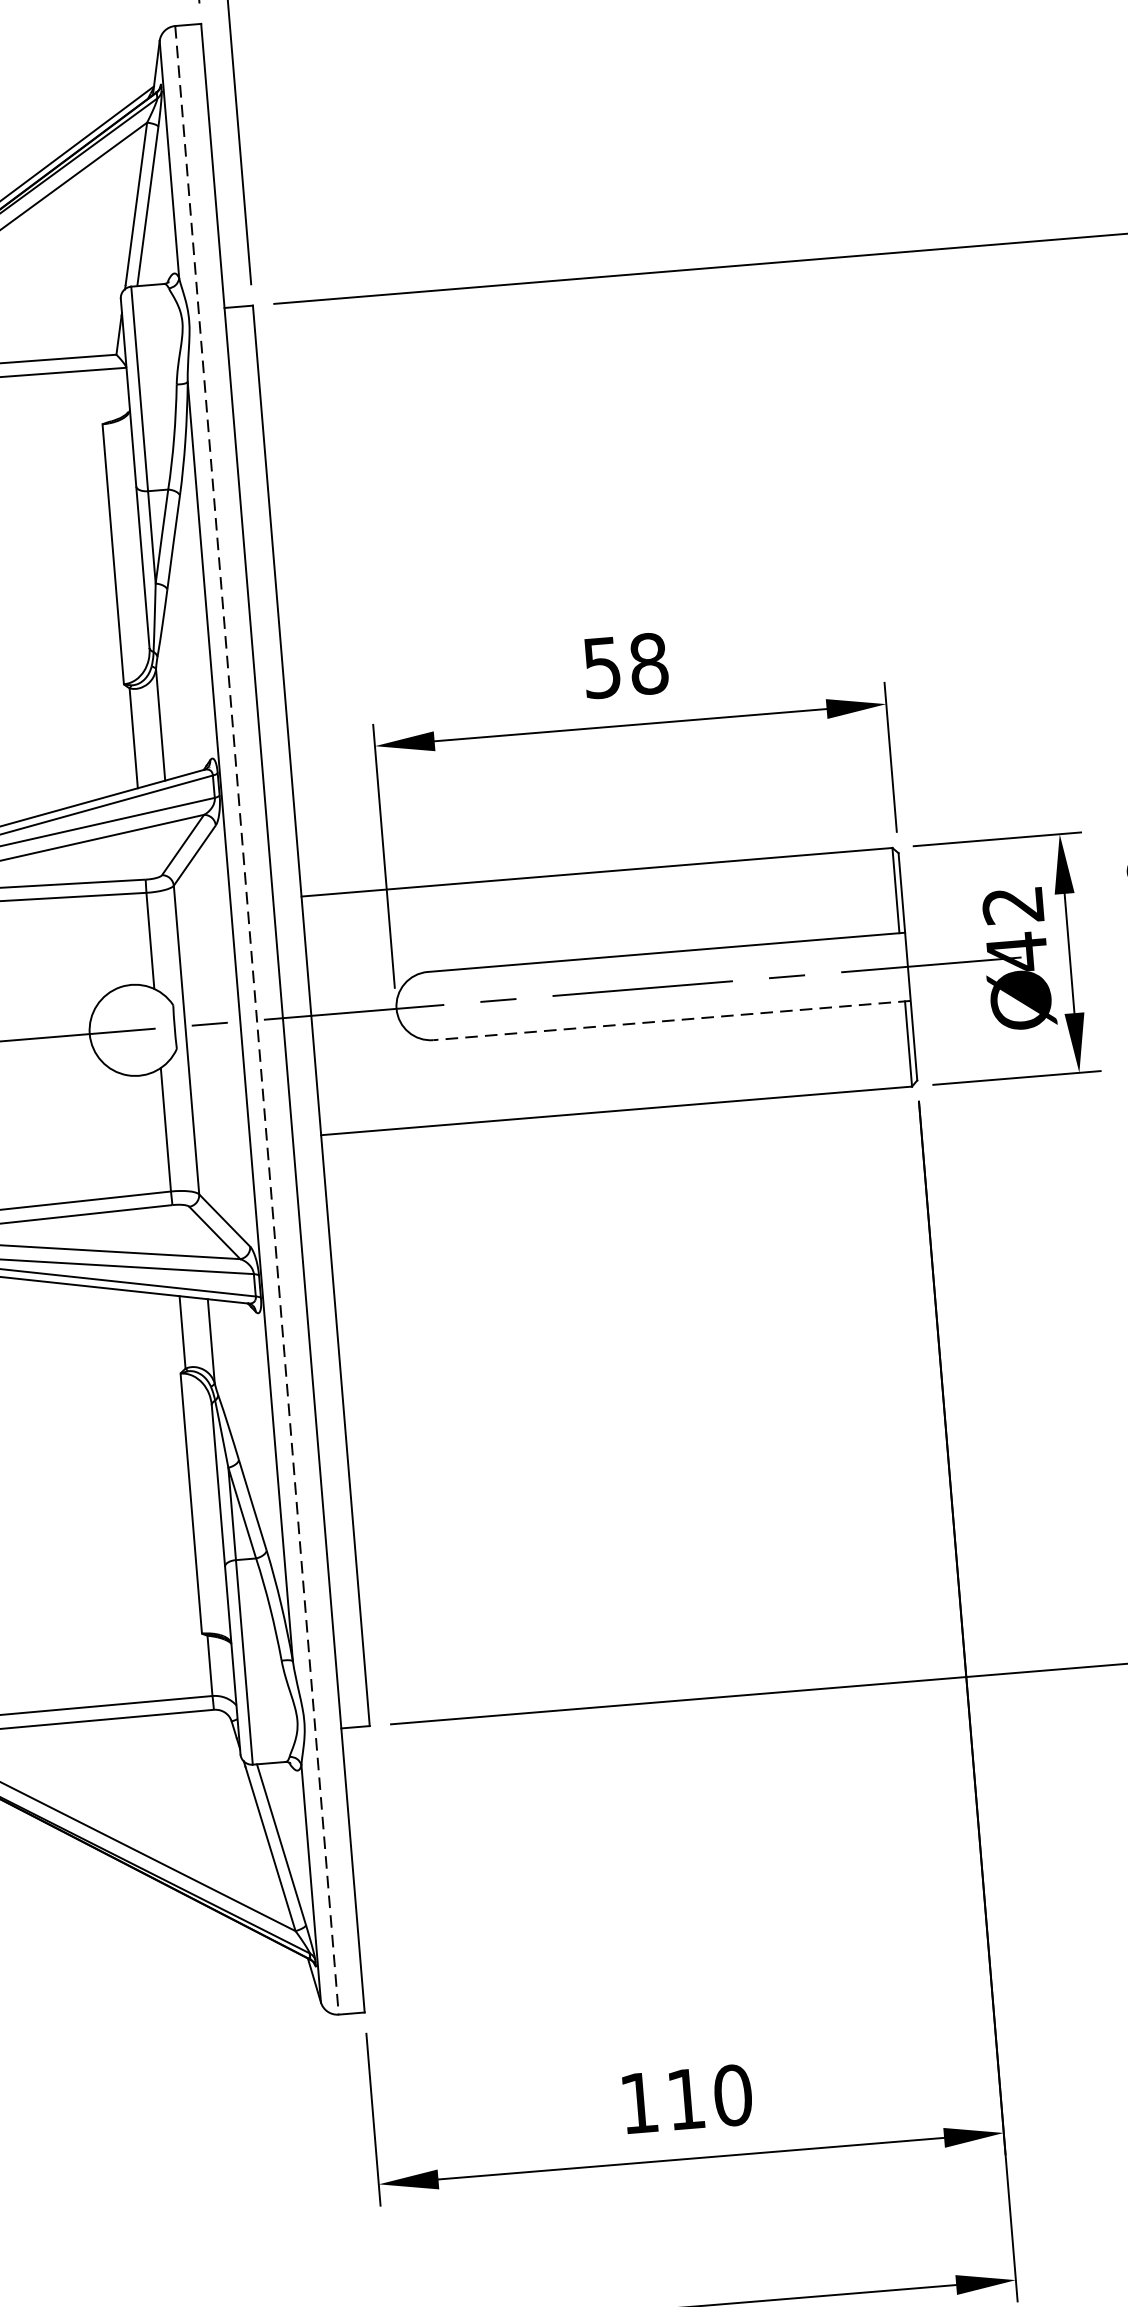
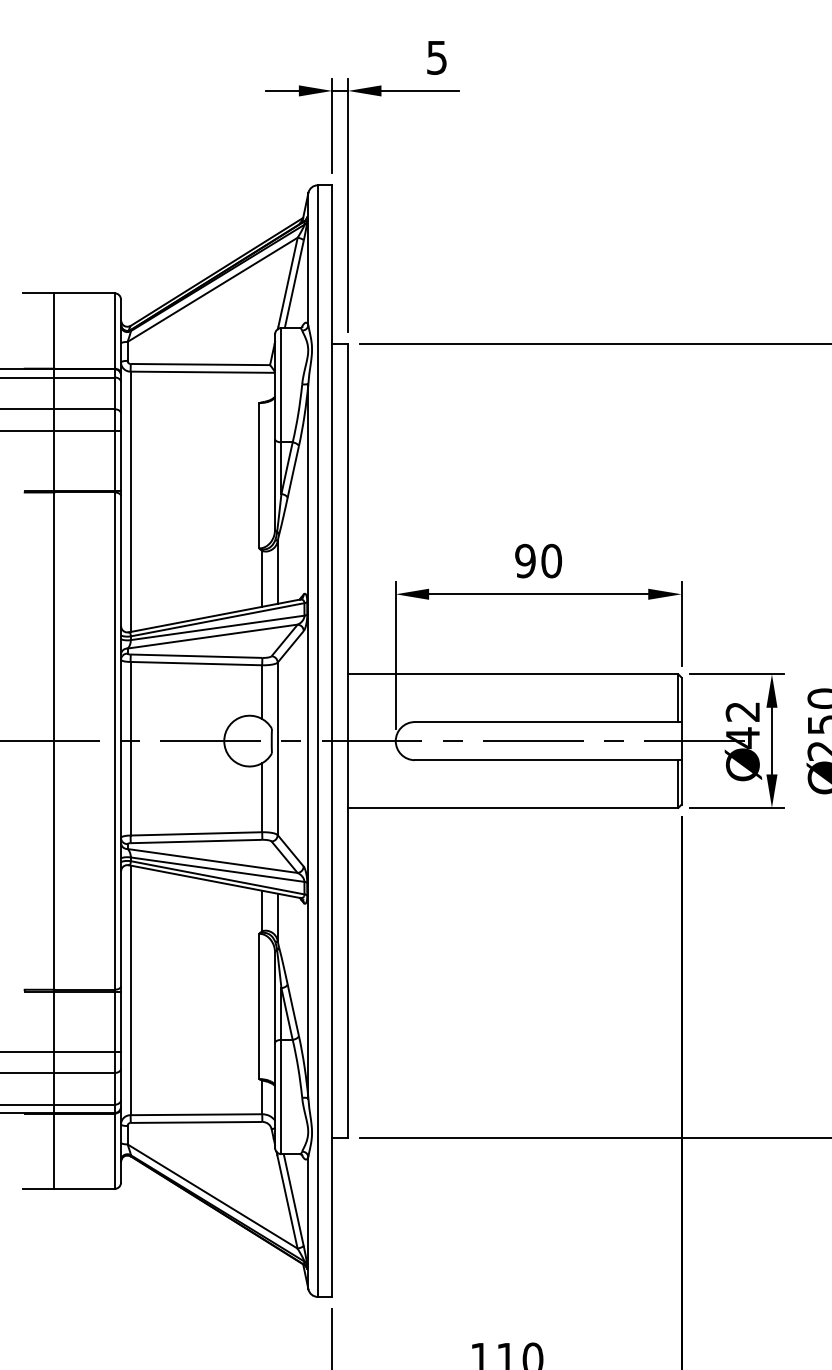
text: (625, 664) -> (538, 560), 58 -> 90
line: (256, 1021) -> (317, 741), dashed -> solid
line: (670, 1021) -> (547, 760), dashed -> solid

